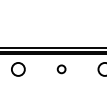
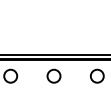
circle: (61, 68) -> (53, 75), size x1.67

